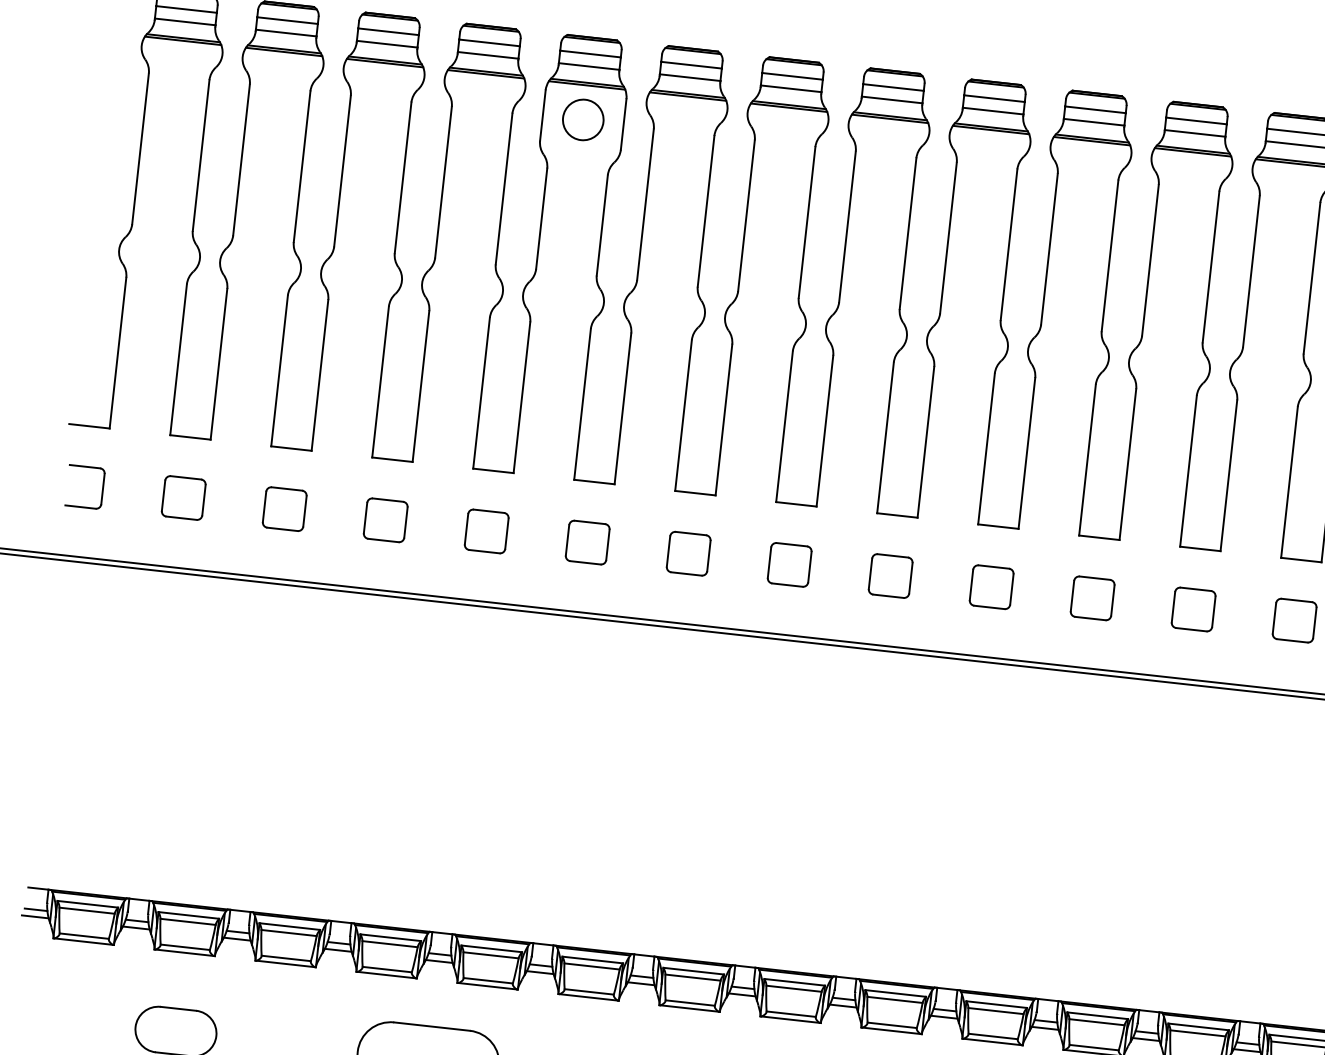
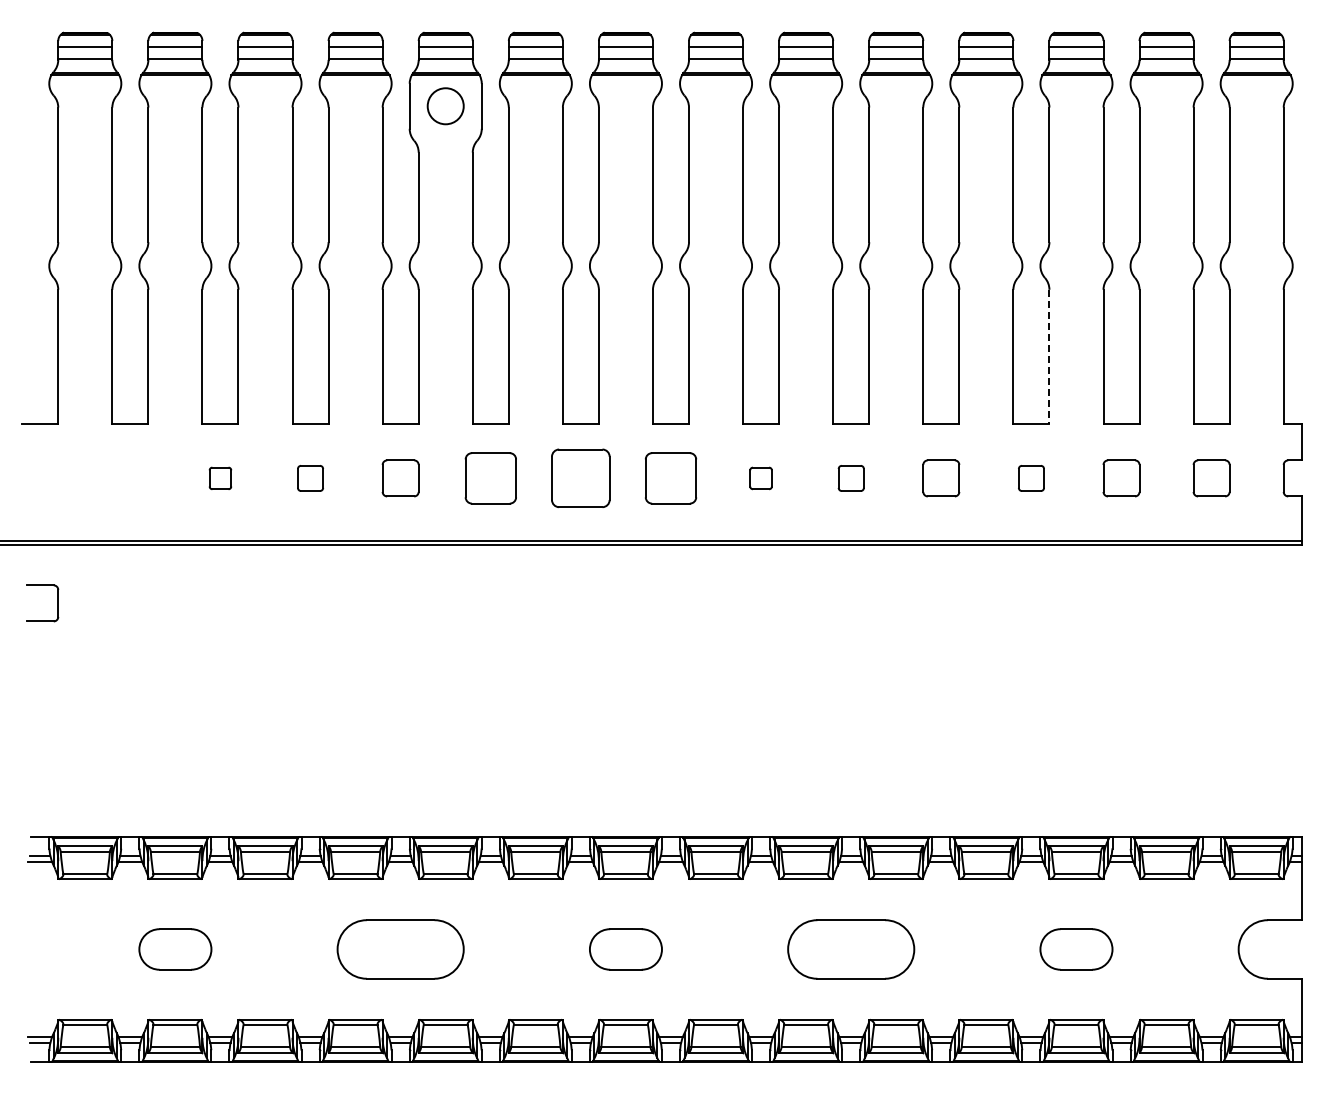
line: (1228, 476) -> (1049, 357), solid -> dashed
part: (102, 489) -> (57, 603), moved
part: (183, 498) -> (130, 478), removed
part: (284, 509) -> (220, 478), size x0.6
part: (385, 520) -> (310, 478), size x0.7
part: (587, 542) -> (490, 478), size x1.4
part: (688, 553) -> (580, 478), size x1.6
part: (789, 564) -> (670, 478), size x1.4
part: (890, 576) -> (760, 478), size x0.6
part: (992, 587) -> (851, 478), size x0.7
part: (1193, 609) -> (1031, 478), size x0.7

